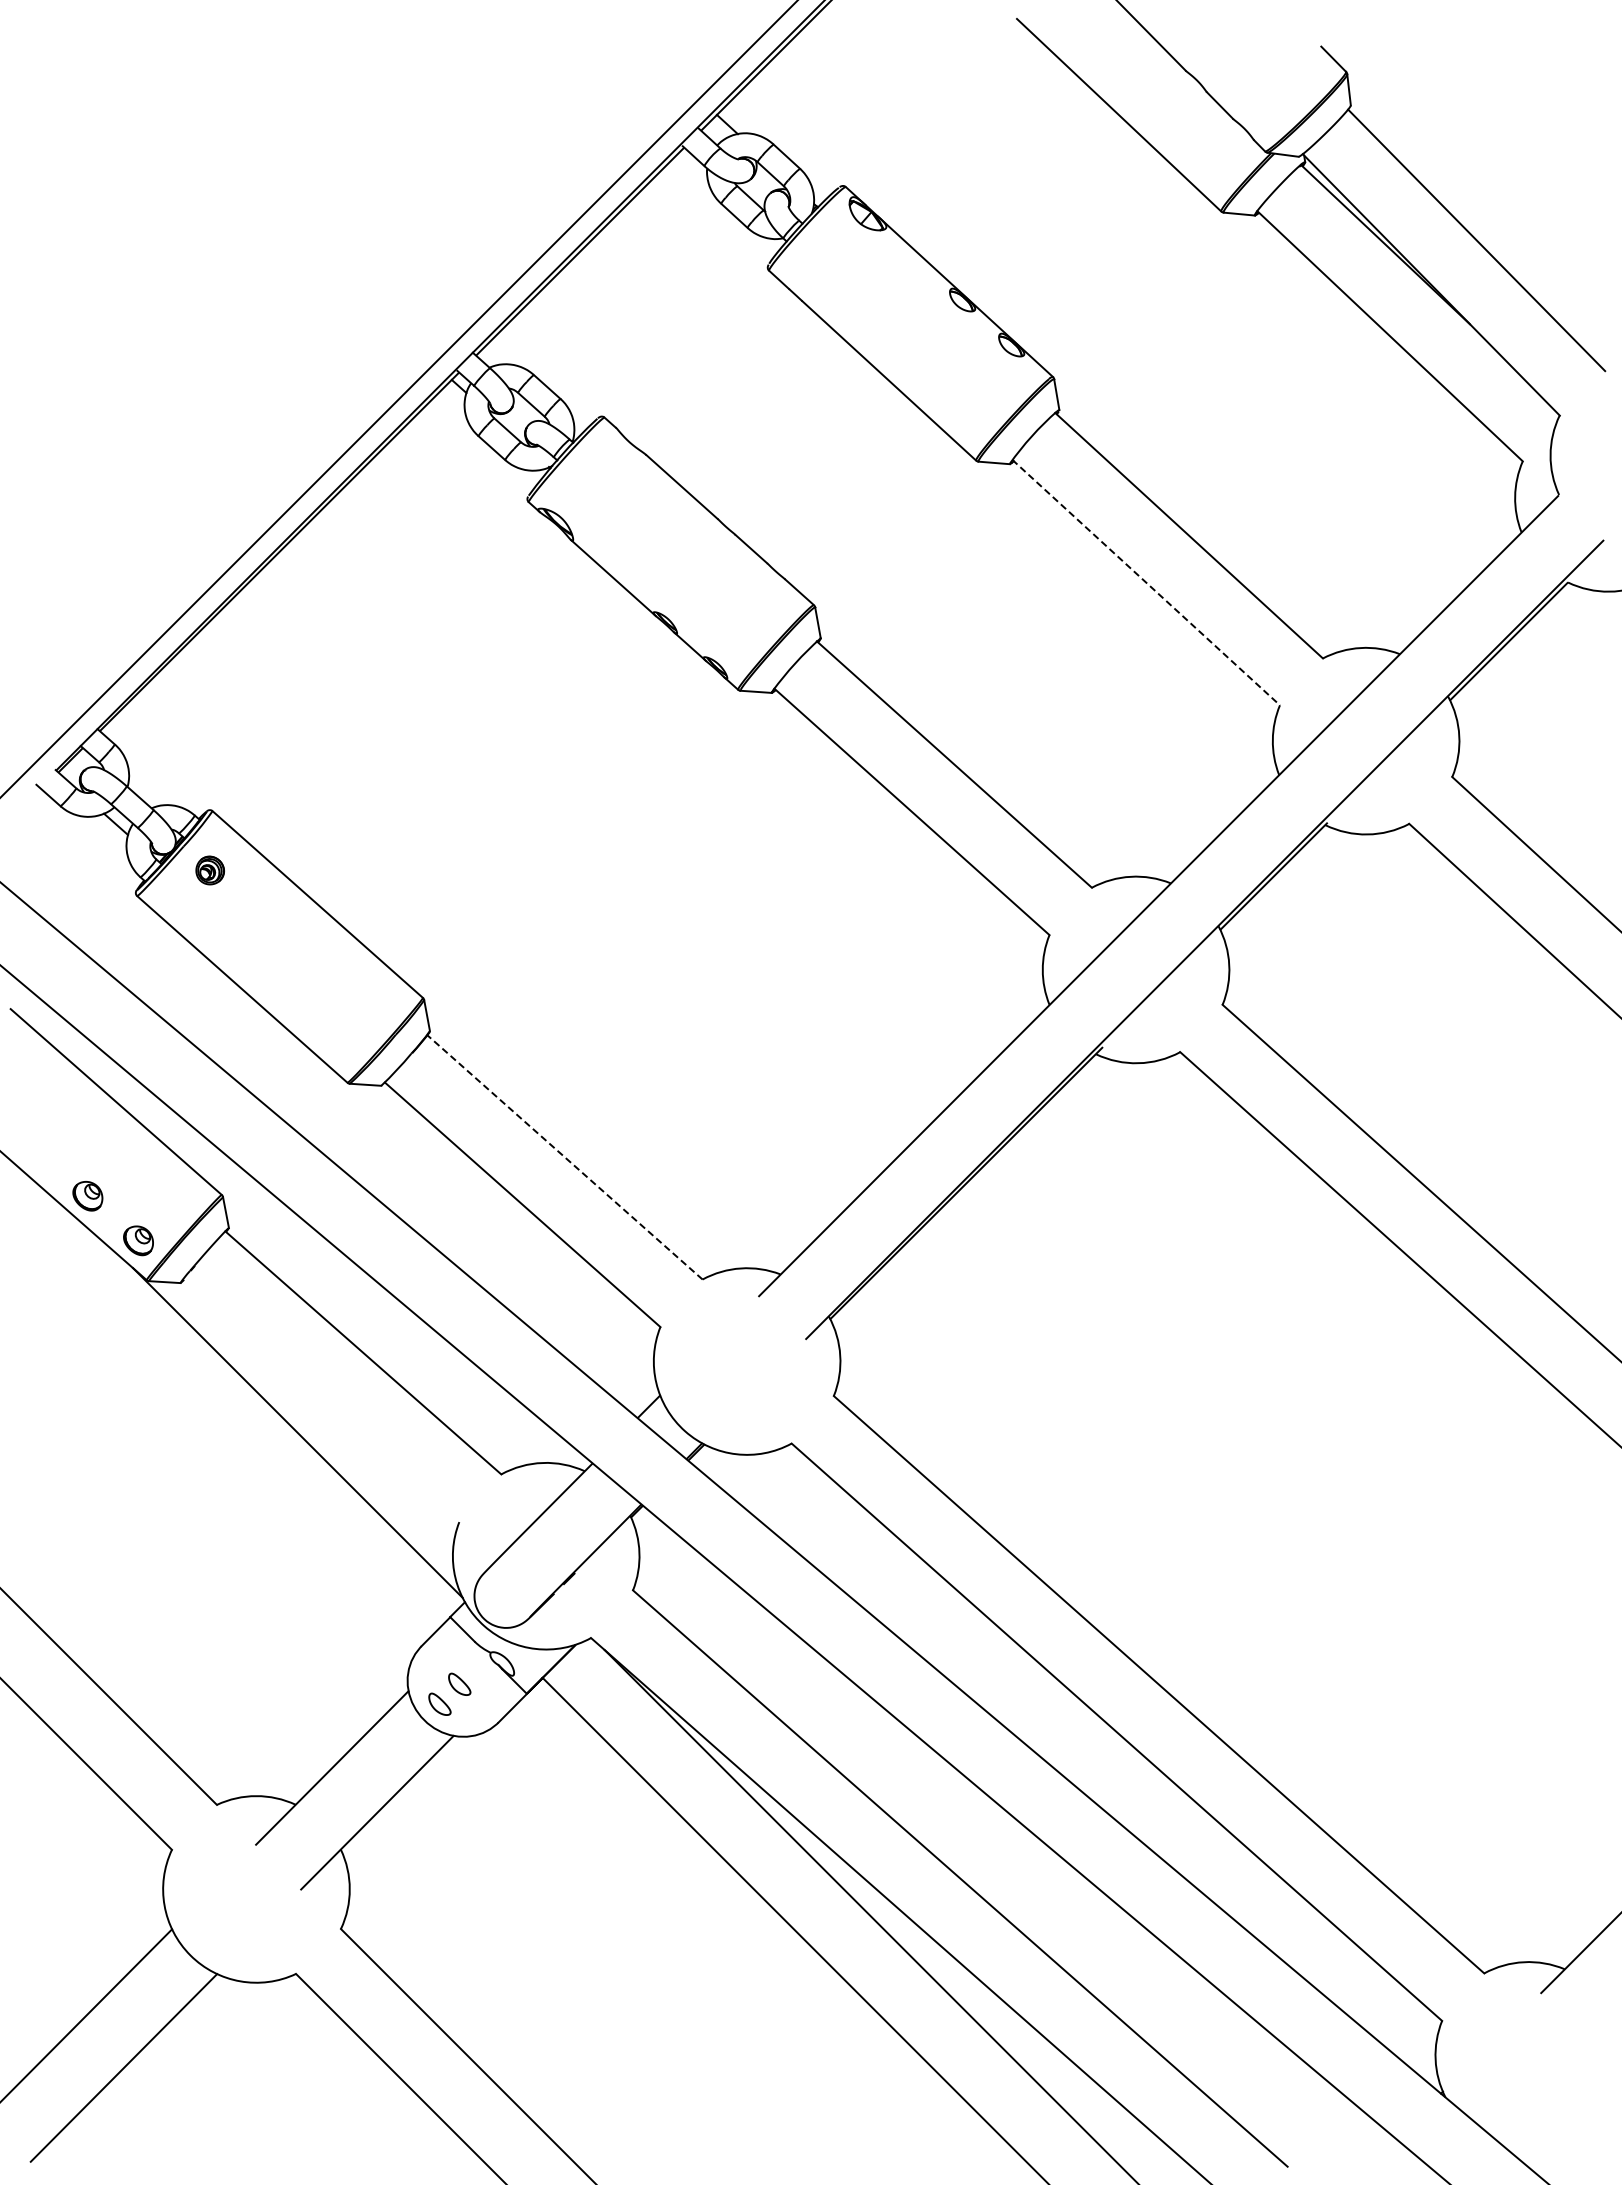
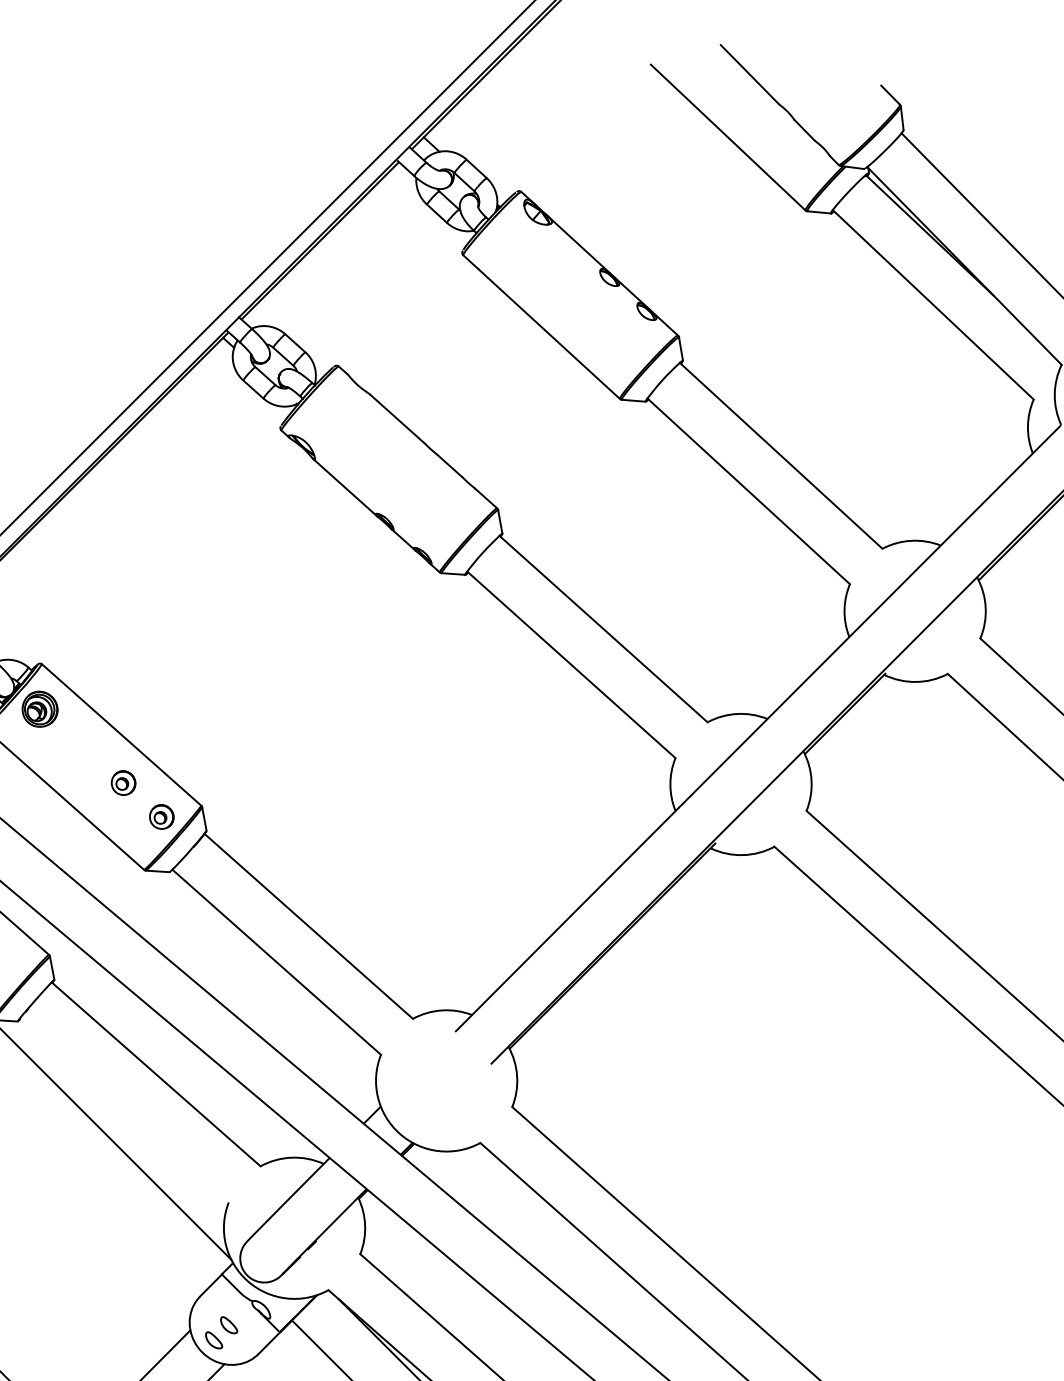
line: (1146, 582) -> (748, 491), dashed -> solid
part: (210, 870) -> (40, 709), size x1.67
part: (319, 967) -> (122, 782), added
part: (370, 1012) -> (161, 816), added
line: (564, 1157) -> (308, 926), dashed -> solid

